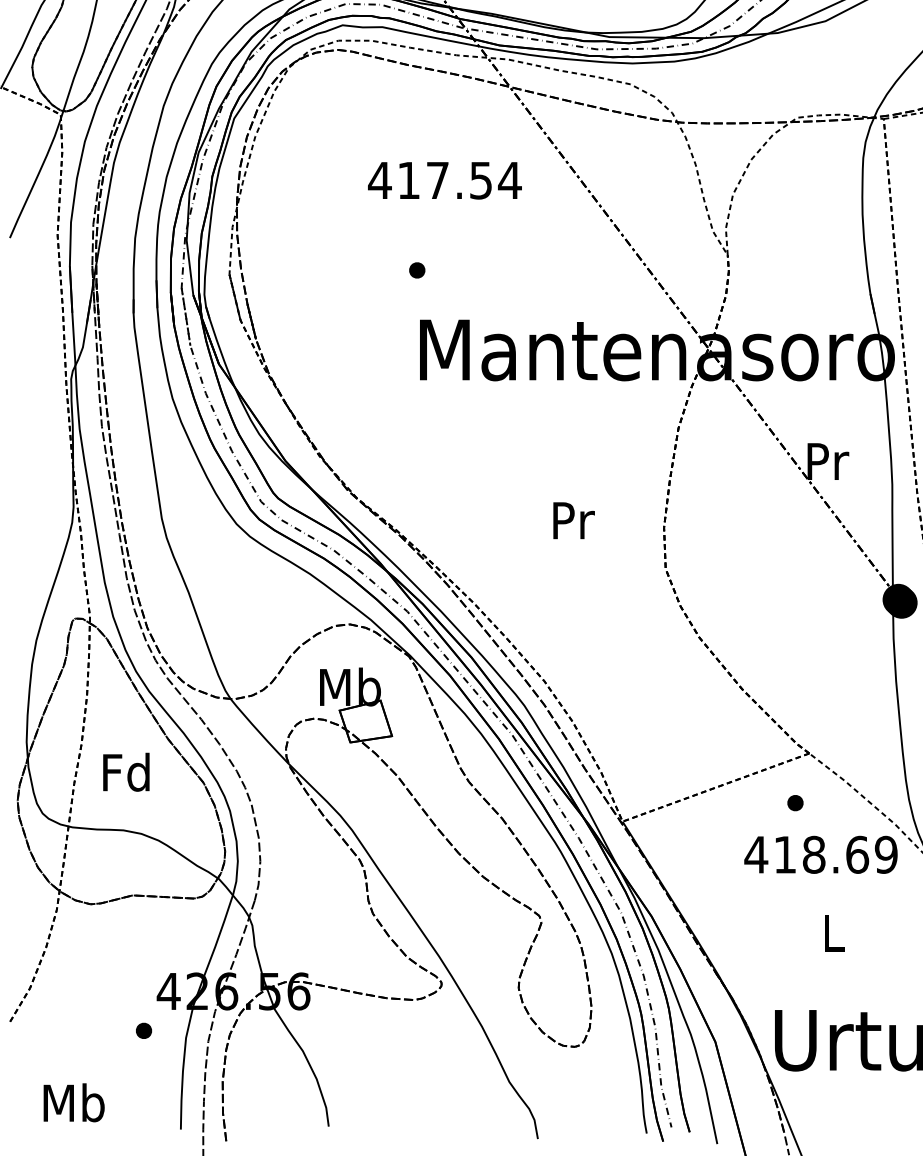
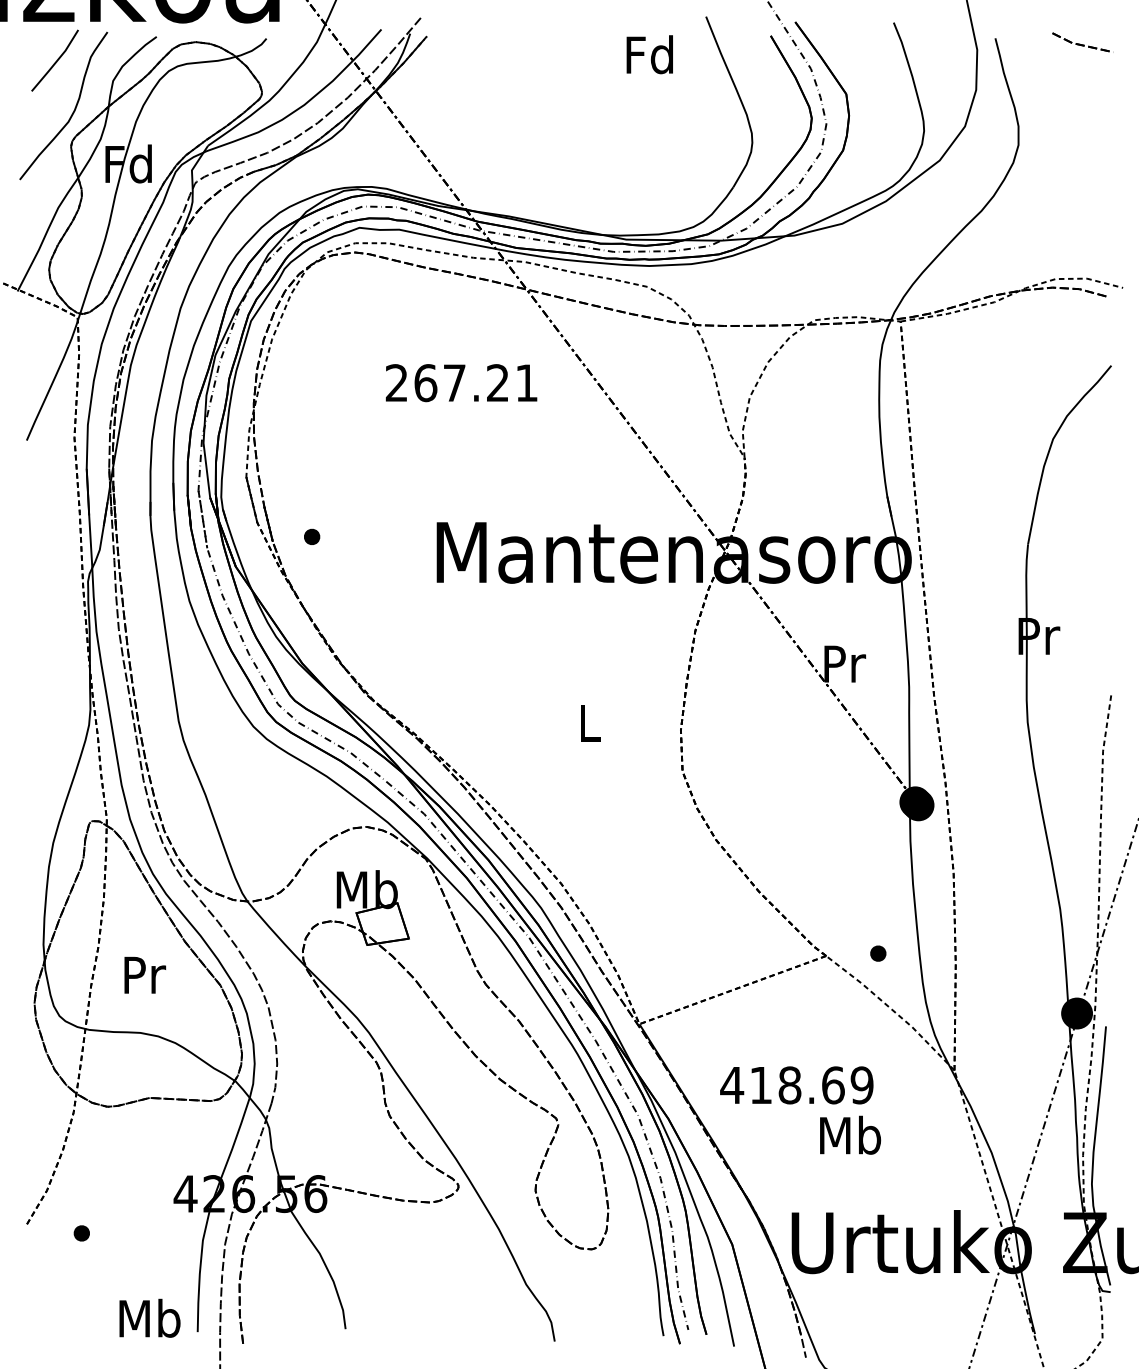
text: (444, 180) -> (461, 383), 417.54 -> 267.21
part: (417, 269) -> (312, 536), moved
text: (573, 519) -> (590, 722), Pr -> L
text: (126, 771) -> (143, 974), Fd -> Pr
part: (795, 802) -> (878, 953), moved
text: (820, 854) -> (796, 1085), moved
text: (833, 931) -> (850, 1134), L -> Mb
part: (143, 1030) -> (81, 1233), moved
text: (73, 1101) -> (149, 1317), moved

